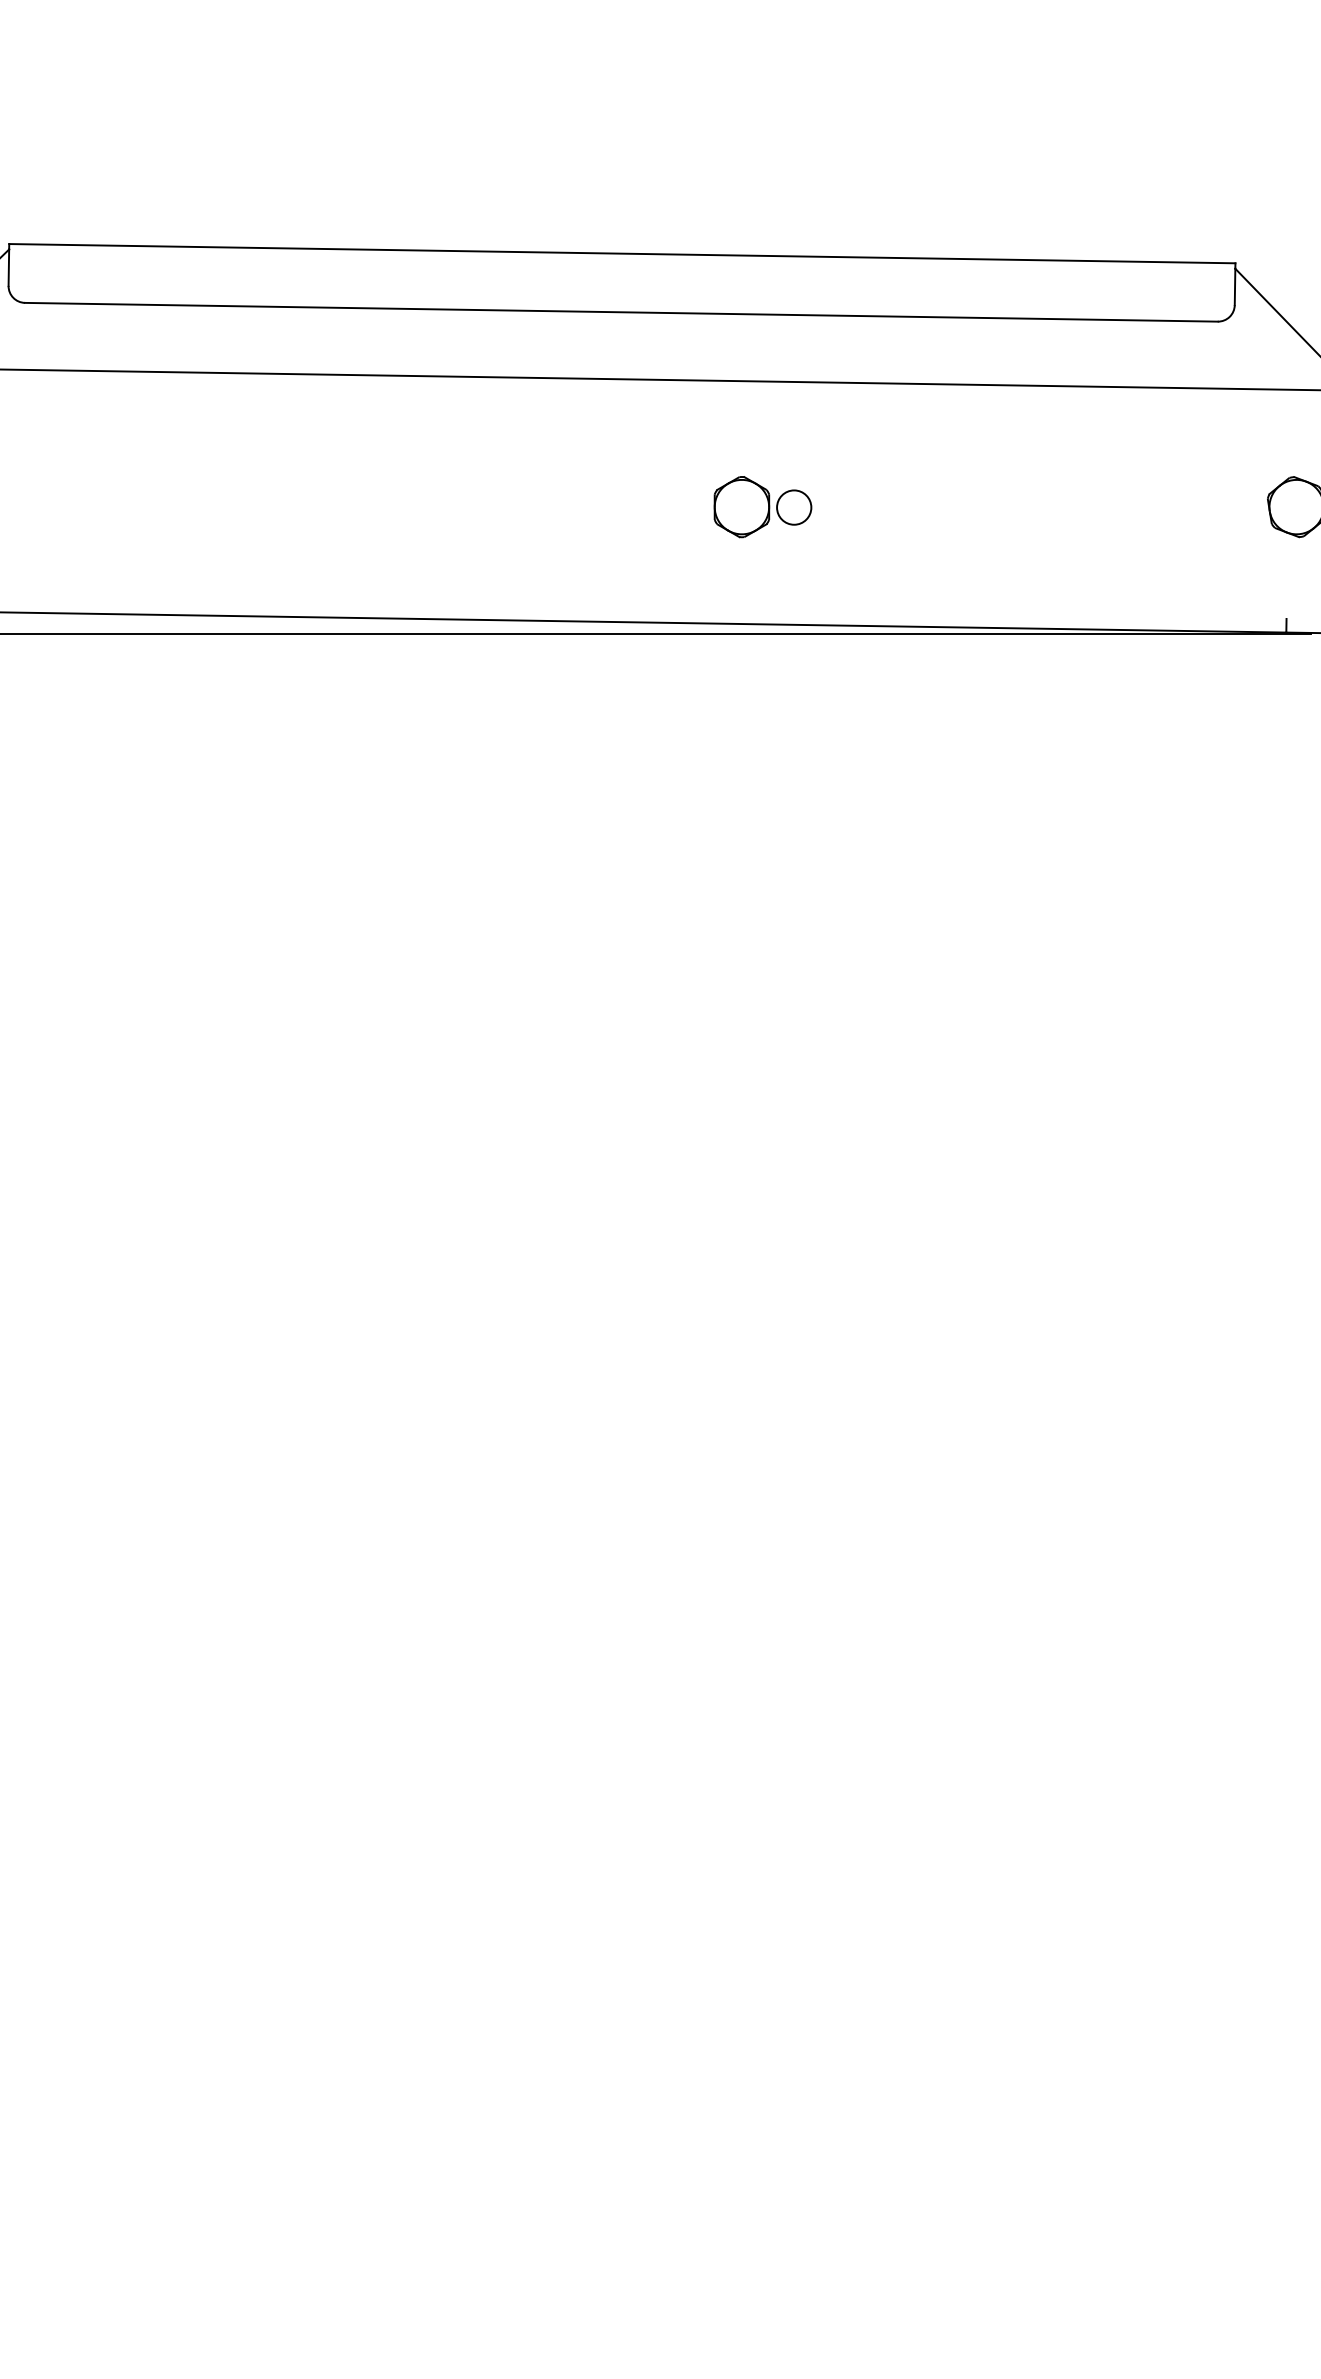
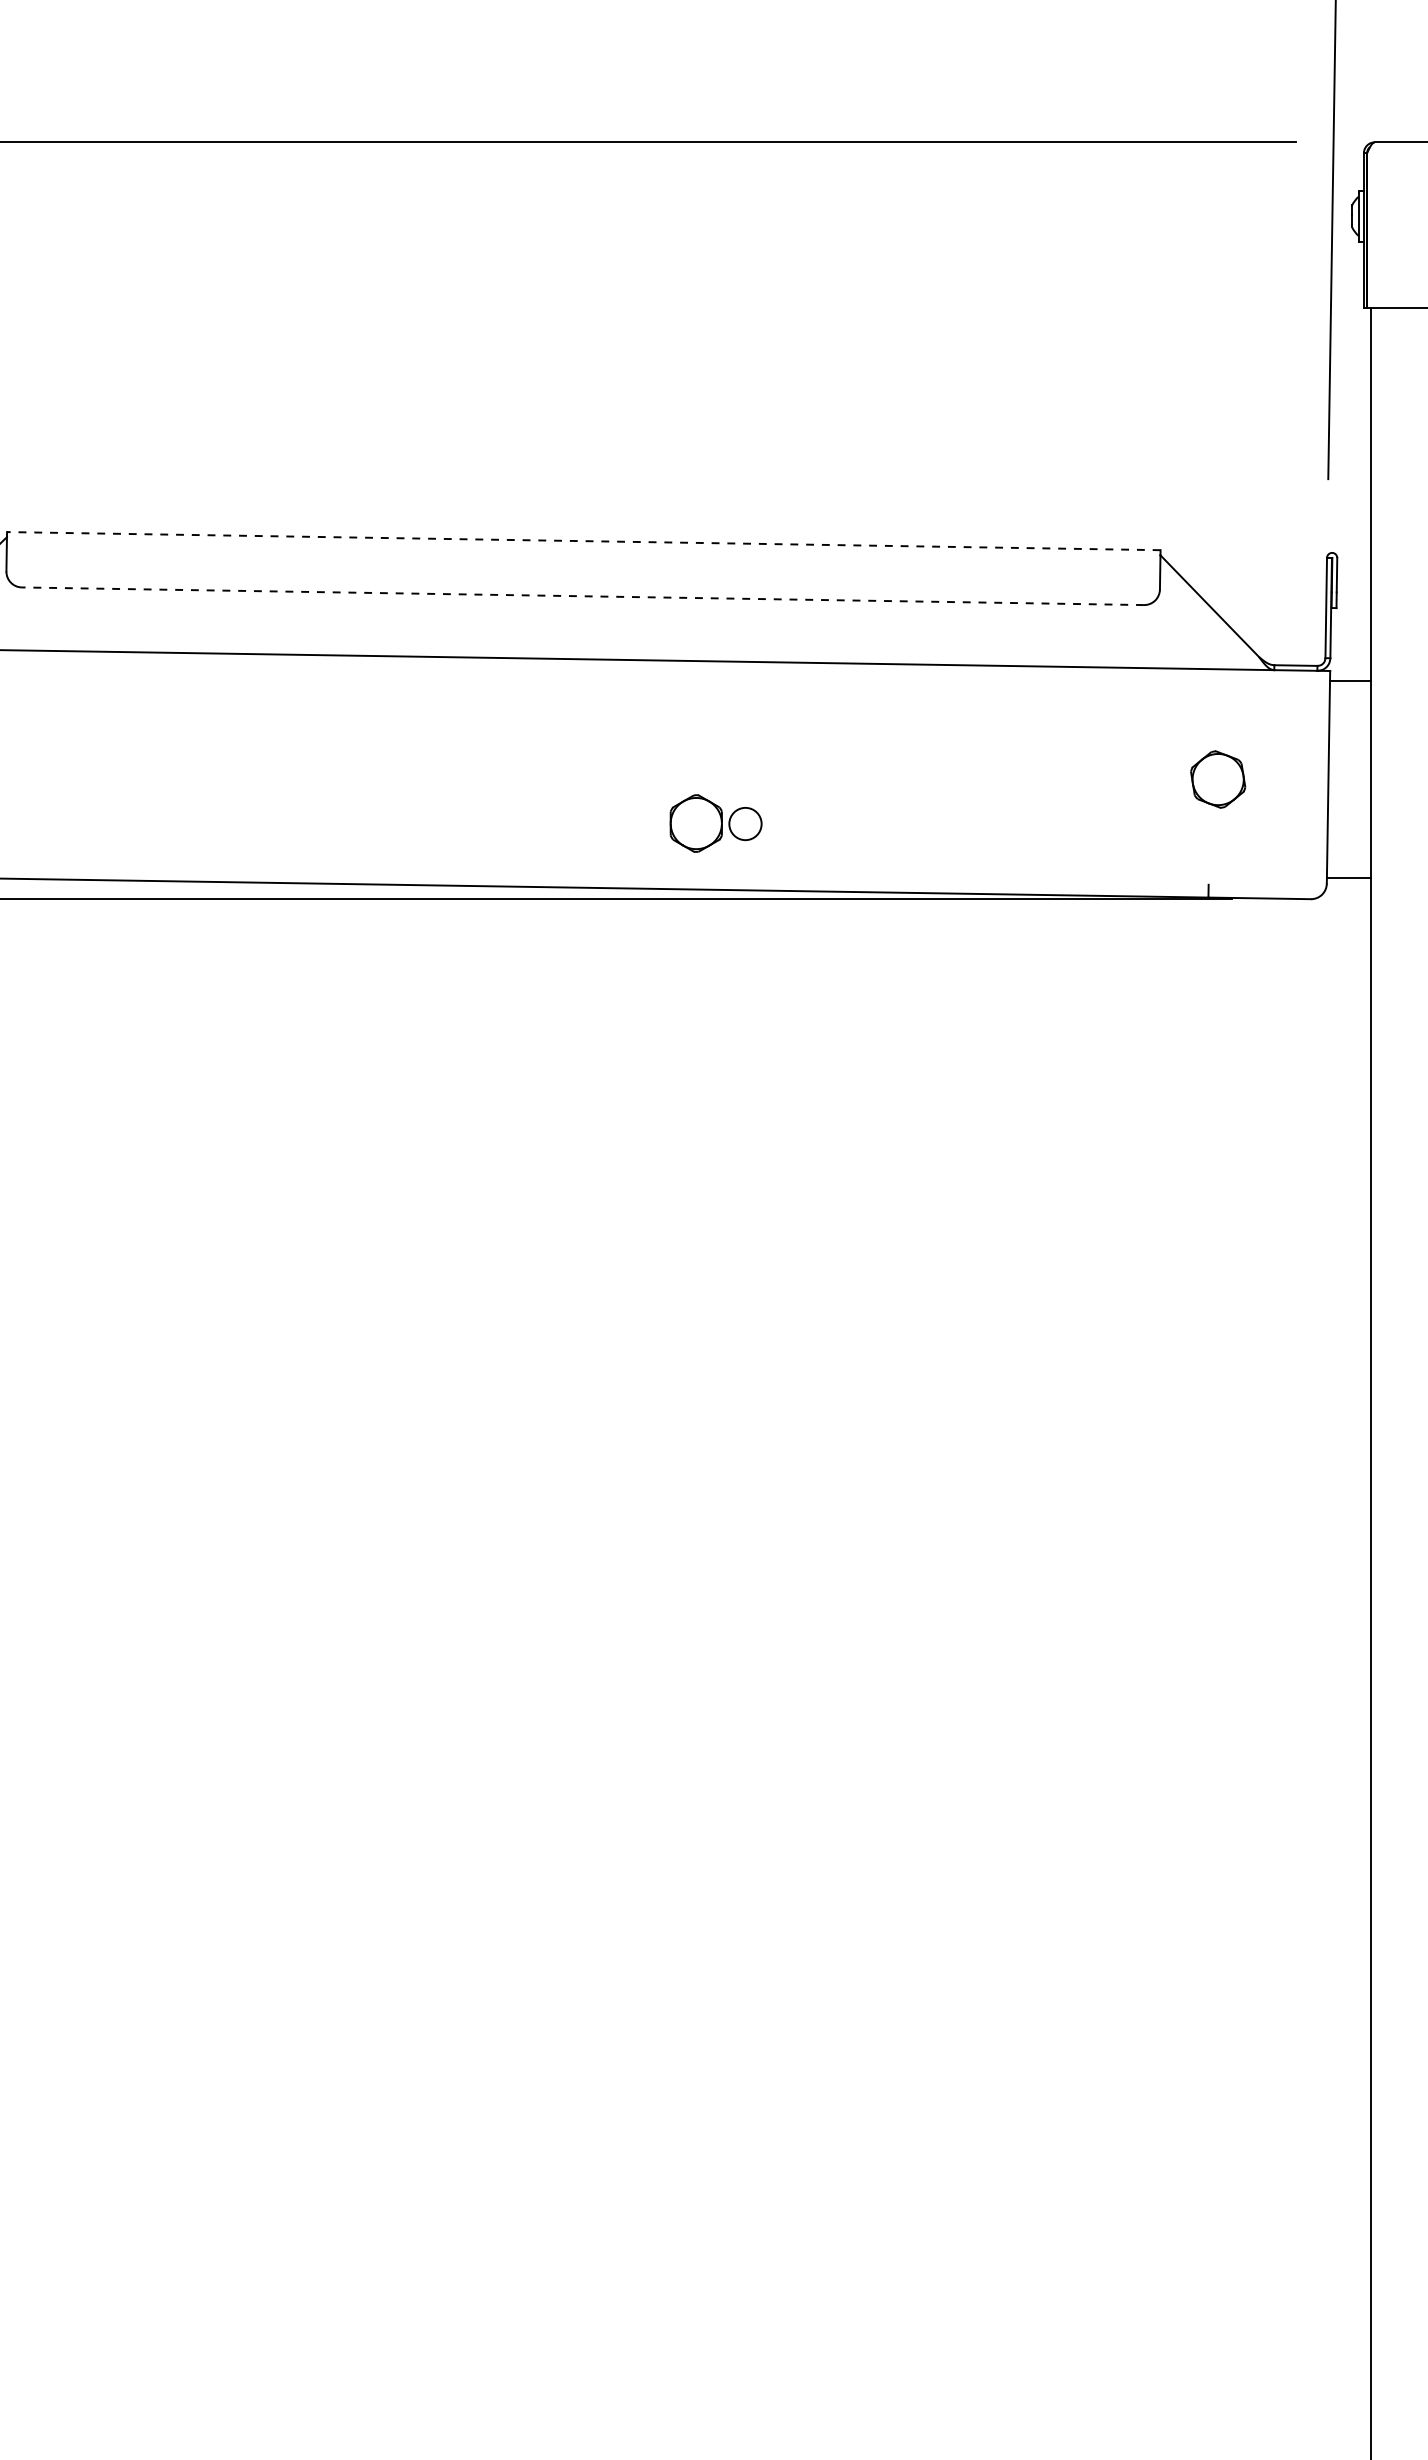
line: (622, 254) -> (583, 541), solid -> dashed
line: (620, 312) -> (582, 596), solid -> dashed
part: (762, 507) -> (715, 823), moved

